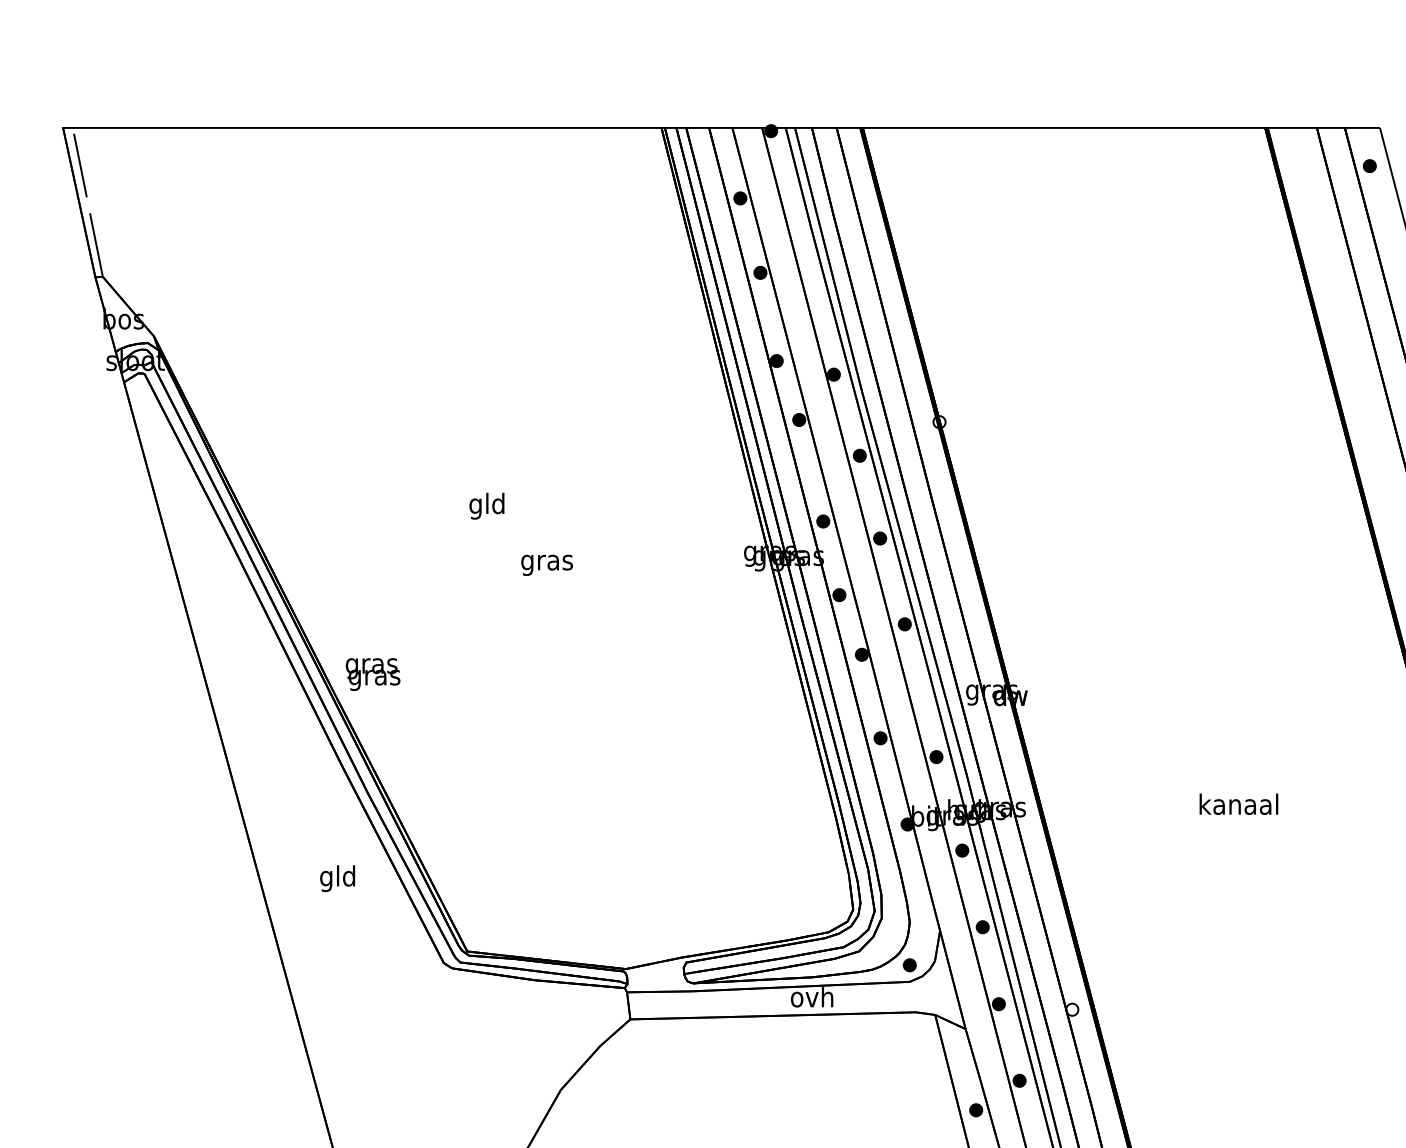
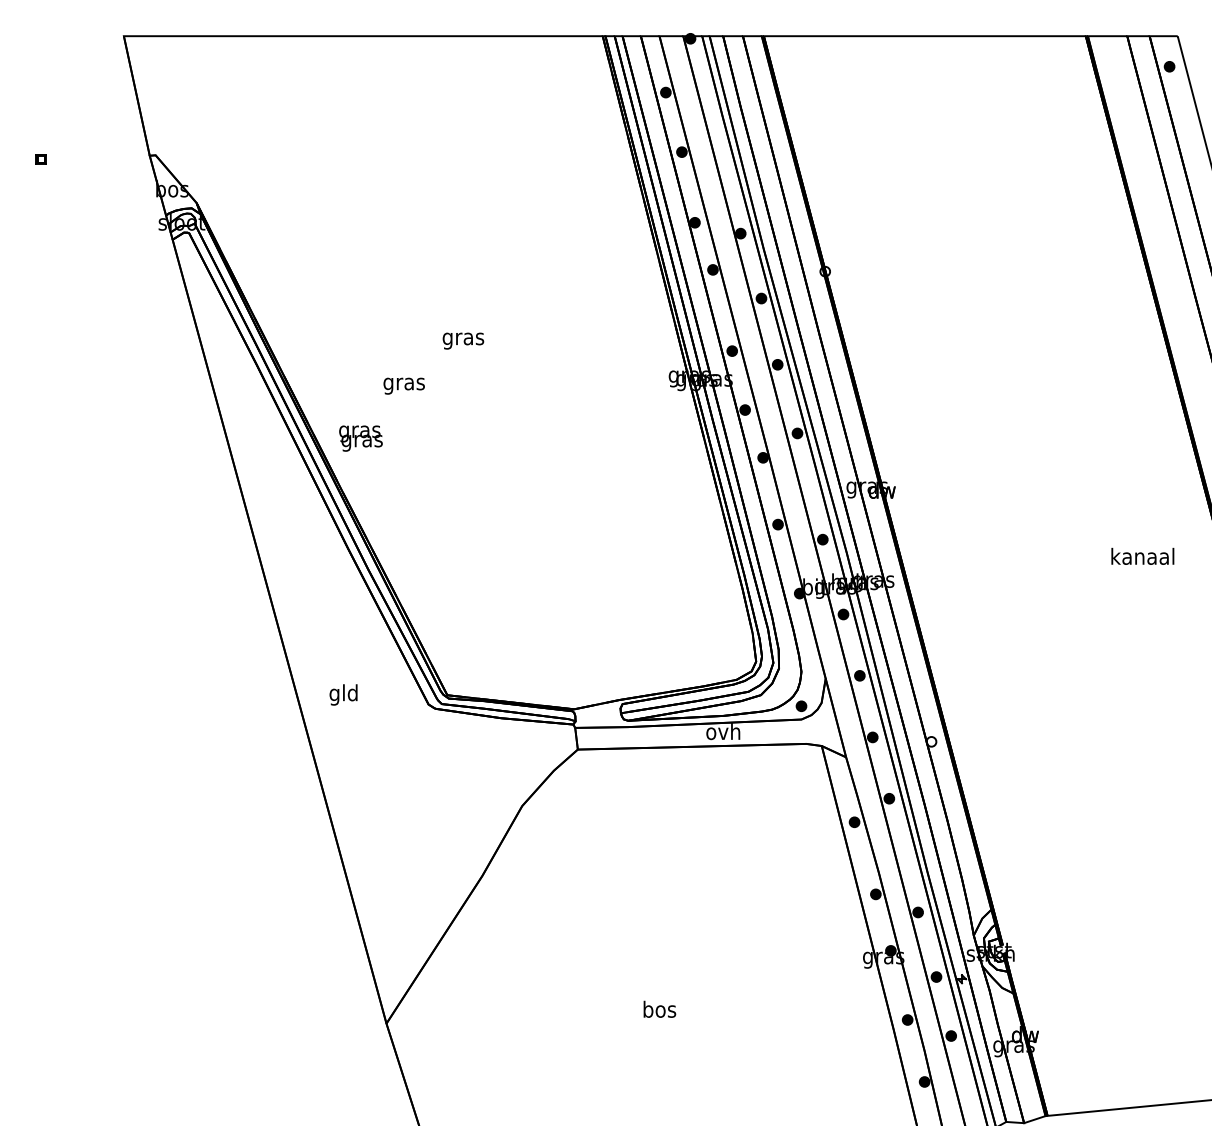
line: (87, 202) -> (143, 95), removed
text: (487, 505) -> (463, 338), gld -> gras
text: (546, 564) -> (403, 385), moved
text: (372, 674) -> (360, 438), moved
text: (1238, 803) -> (1142, 555), moved
text: (337, 878) -> (343, 694), moved

